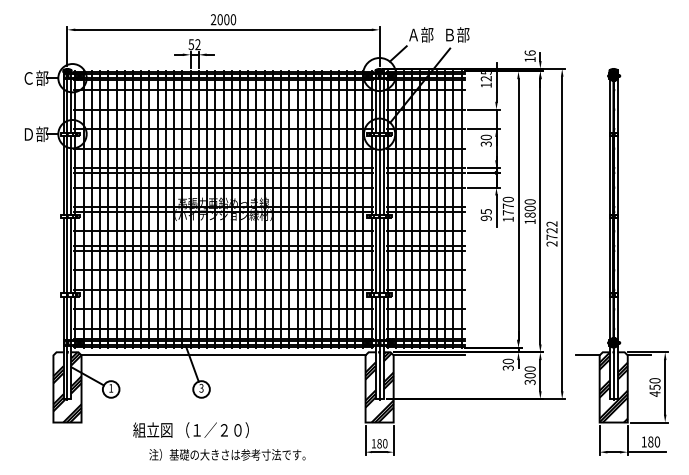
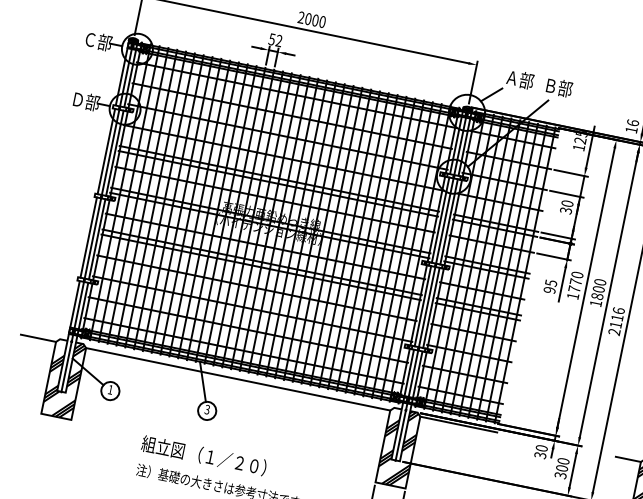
text: (551, 230) -> (616, 317), 2722 -> 2116
line: (36, 355) -> (37, 338), added
text: (190, 429) -> (203, 454), moved

